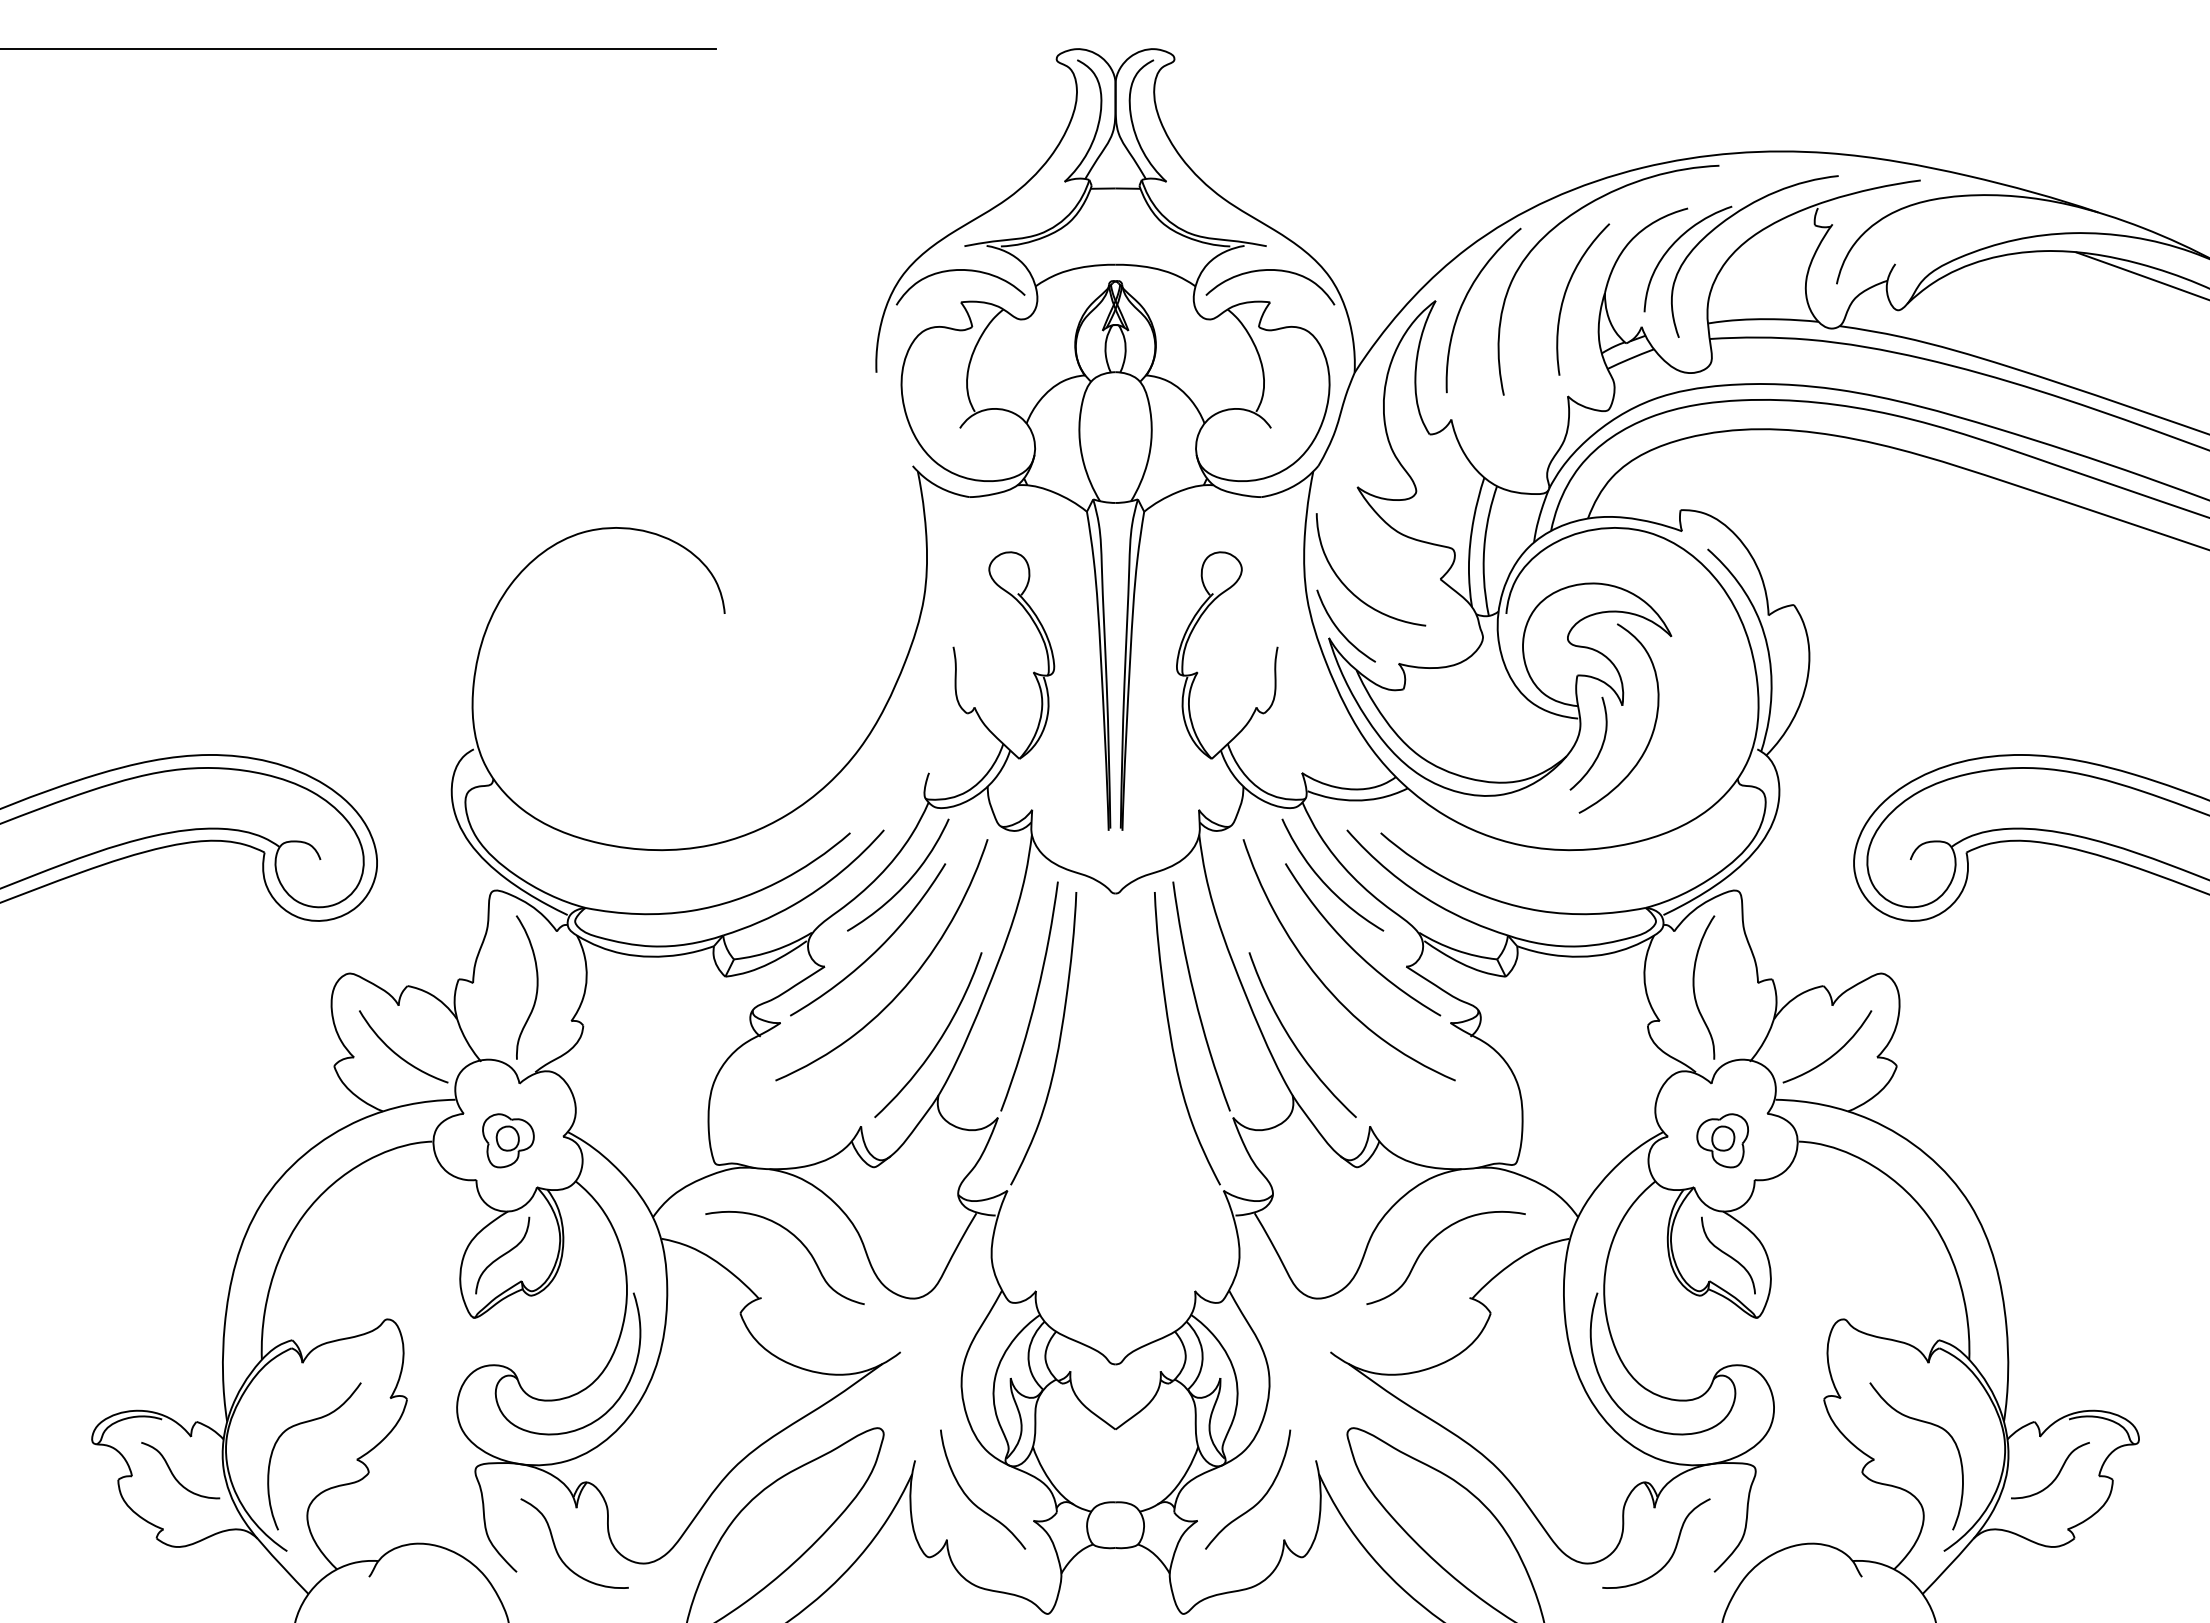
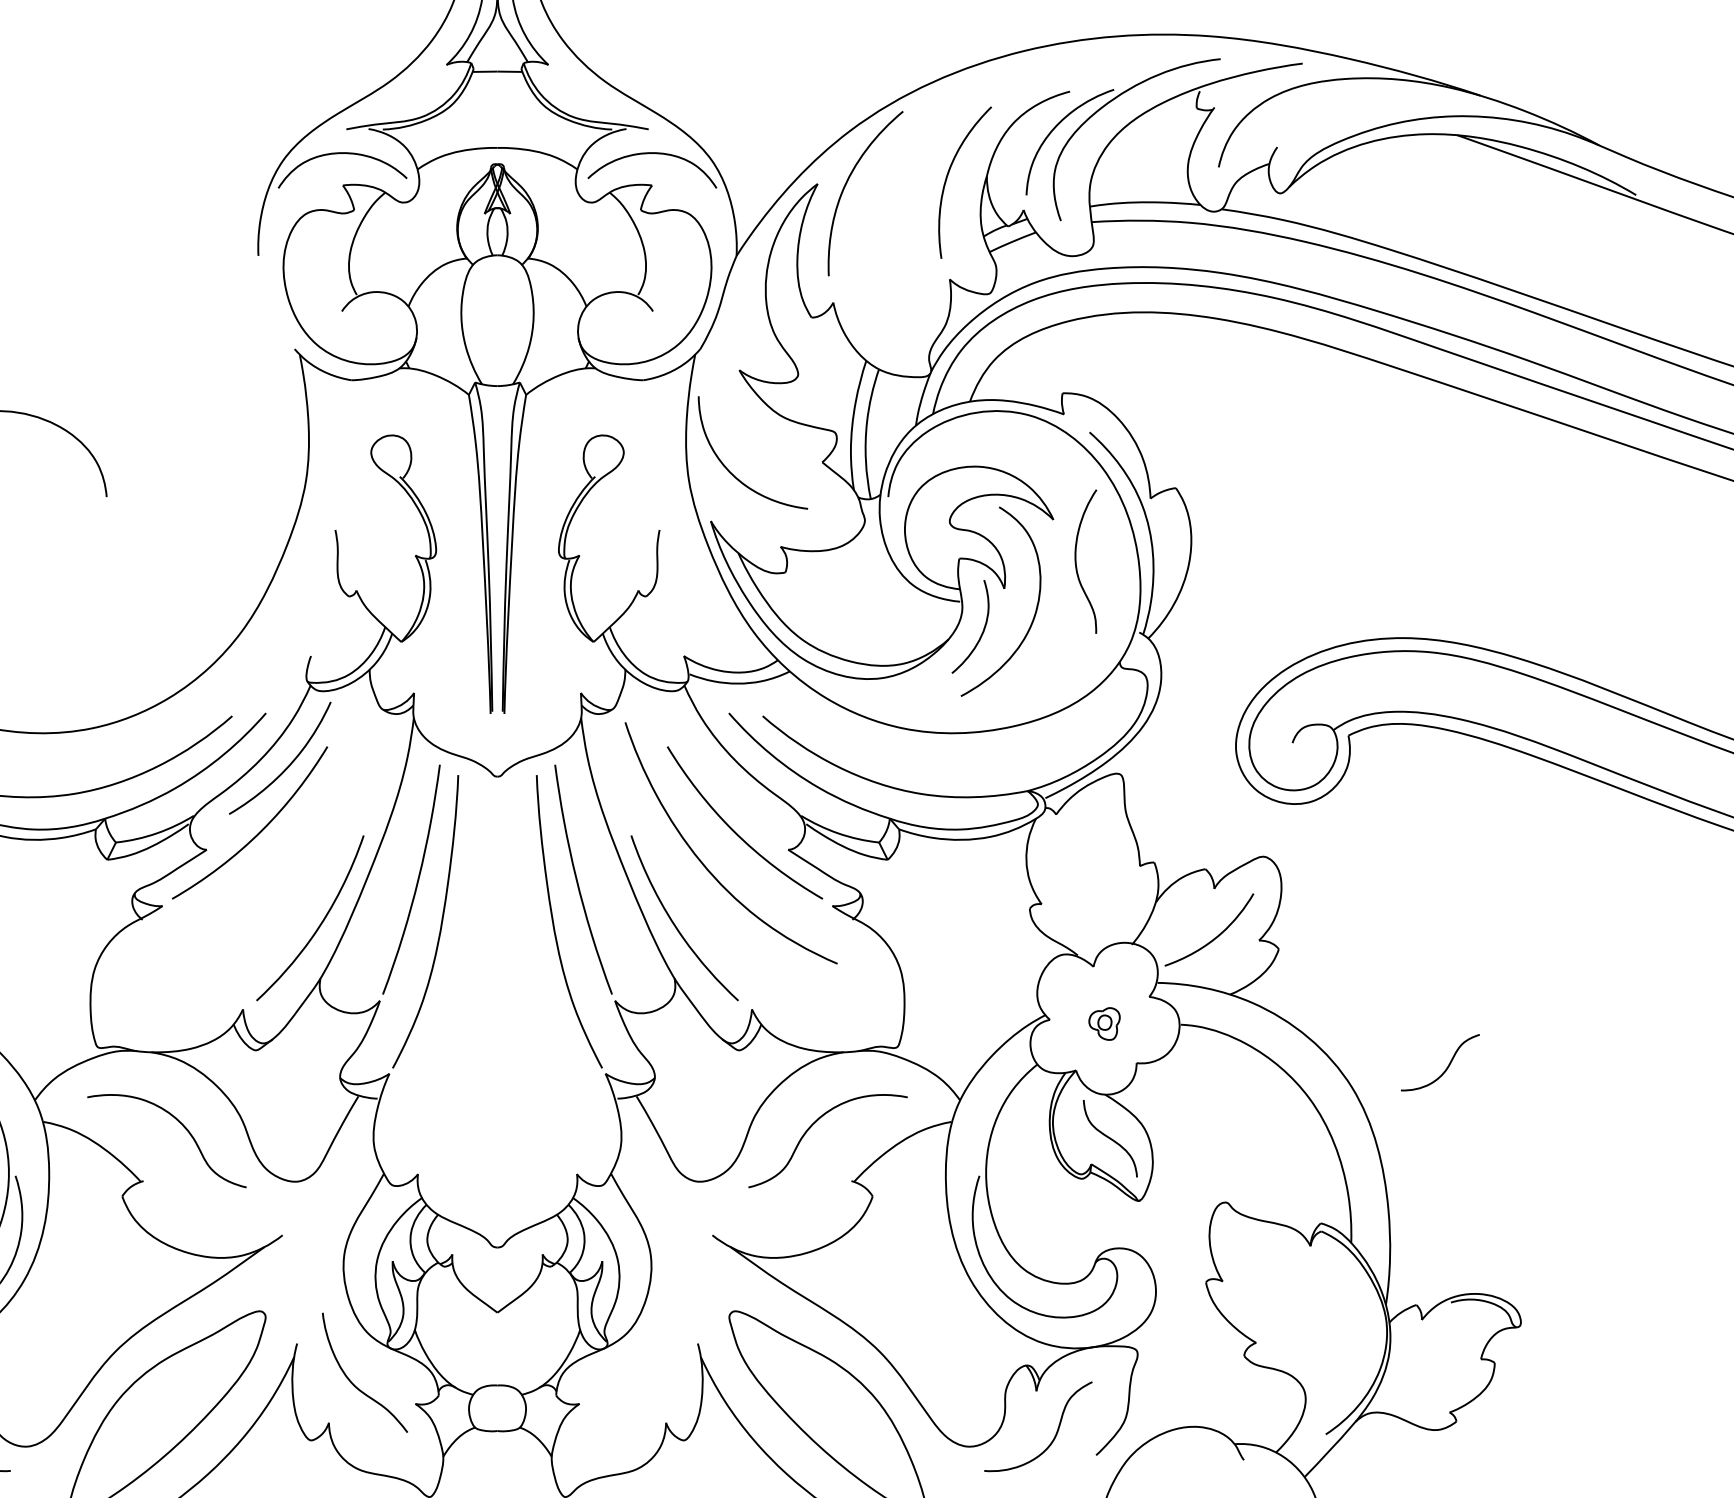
curve: (1564, 221) -> (946, 104), removed
curve: (1340, 630) -> (722, 513), removed
curve: (1324, 881) -> (706, 764), removed
curve: (906, 983) -> (288, 866), removed
curve: (1694, 987) -> (1076, 561), moved
part: (1722, 1140) -> (1104, 1023), size x0.6
curve: (1926, 1423) -> (1308, 1306), removed
curve: (2056, 1475) -> (1446, 1067), moved
curve: (1259, 1500) -> (641, 1383), removed

